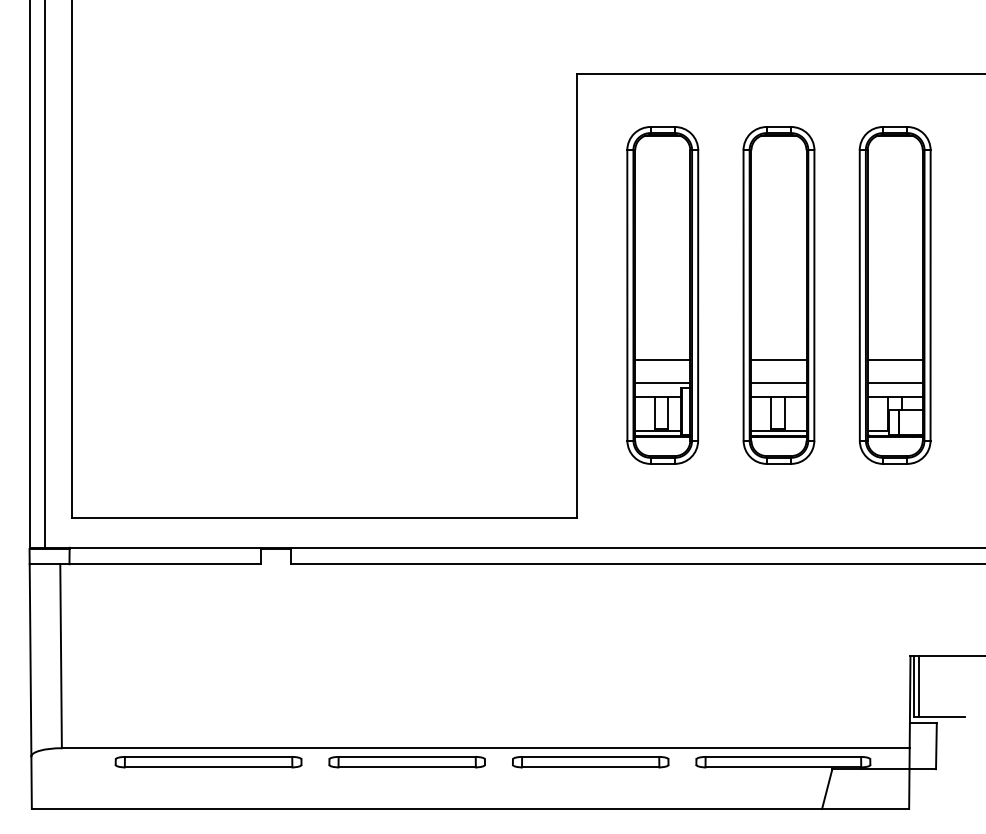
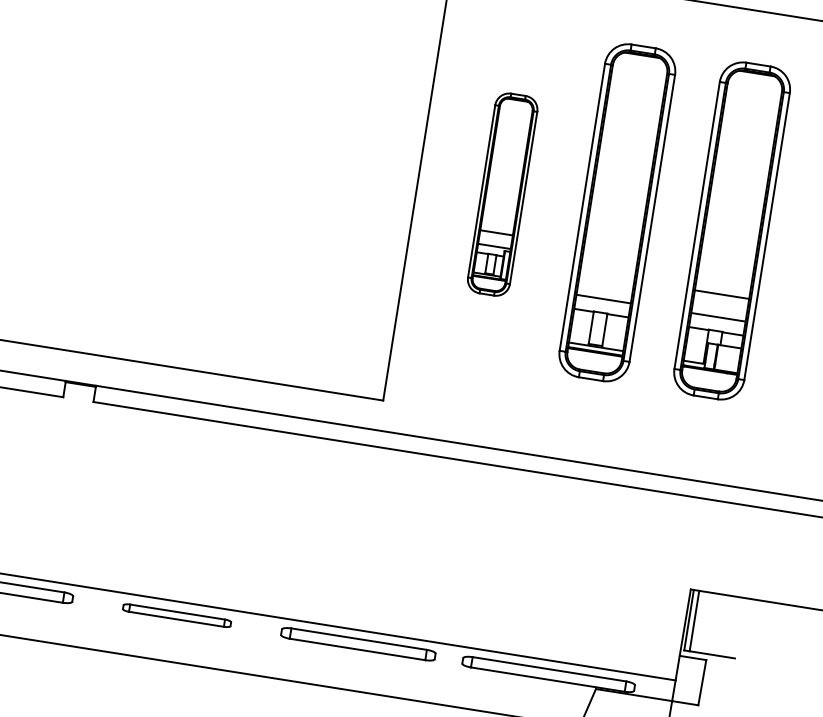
part: (662, 295) -> (502, 194), size x0.6
line: (778, 359) -> (606, 275), removed
part: (406, 762) -> (176, 615), size x0.7

